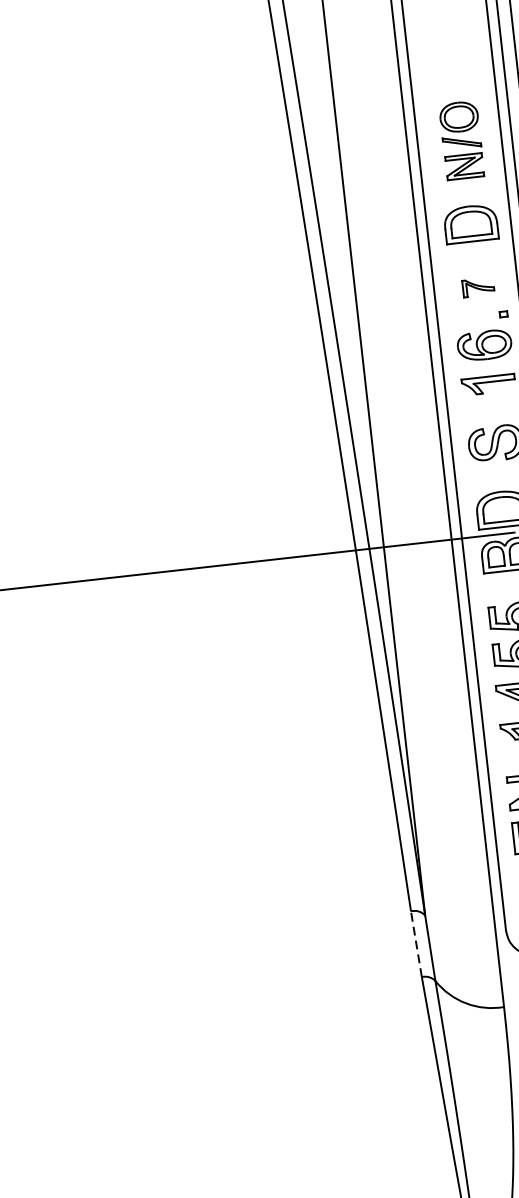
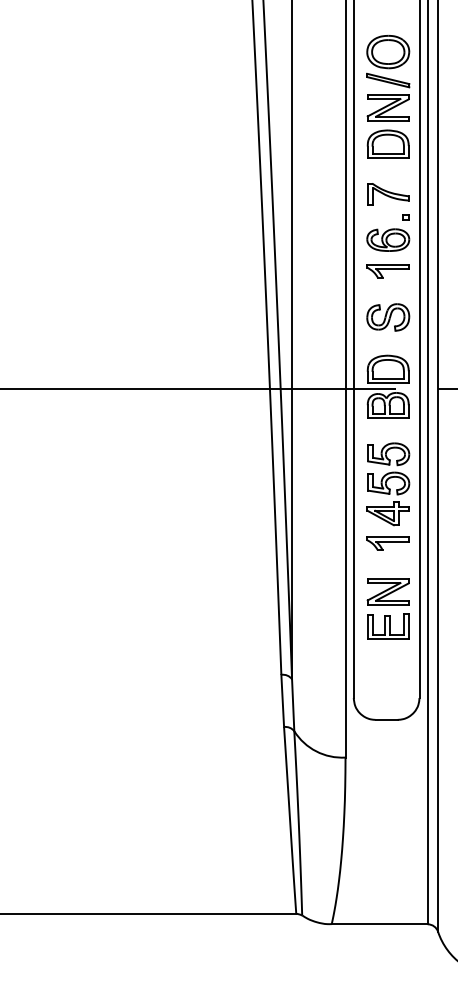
part: (461, 140) -> (388, 78), size x1.43
part: (478, 287) -> (388, 194), size x1.67
line: (416, 943) -> (282, 700), dashed -> solid

